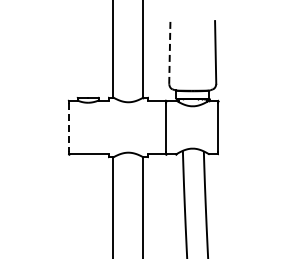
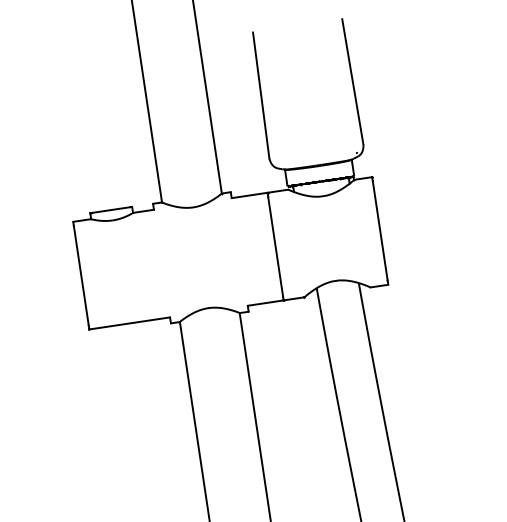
line: (169, 51) -> (260, 93), dashed -> solid
line: (68, 127) -> (81, 275), dashed -> solid

